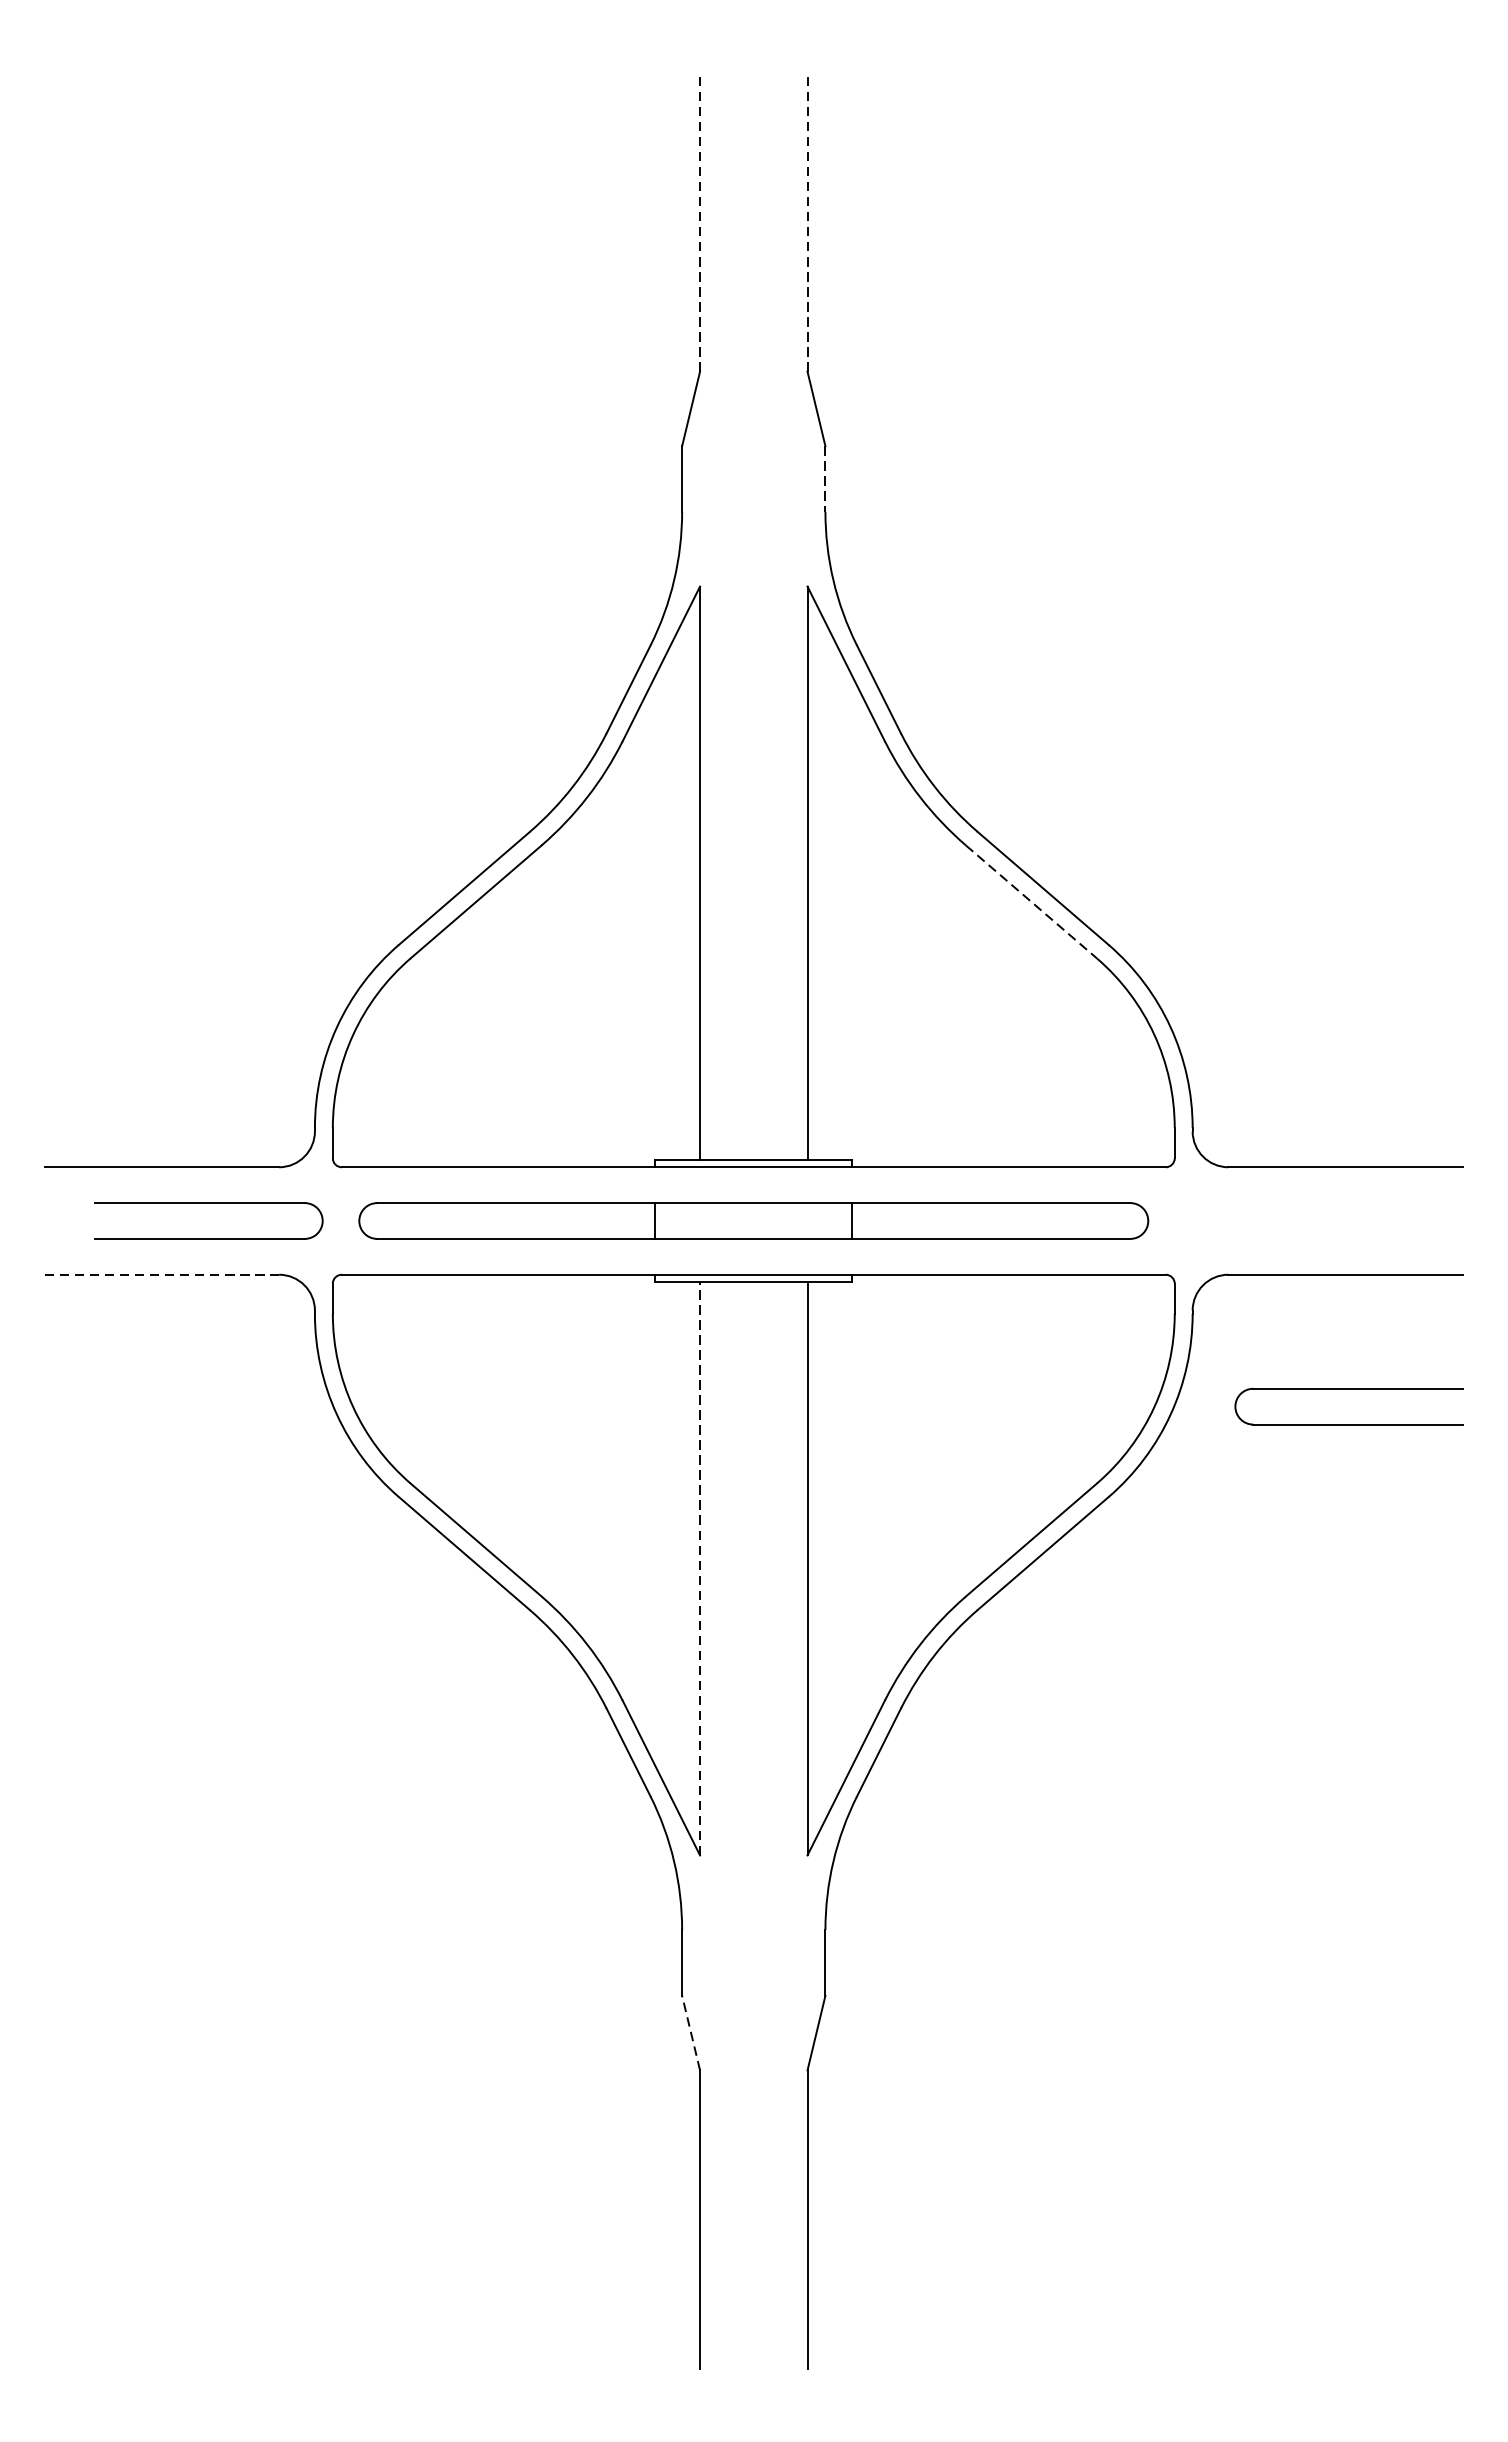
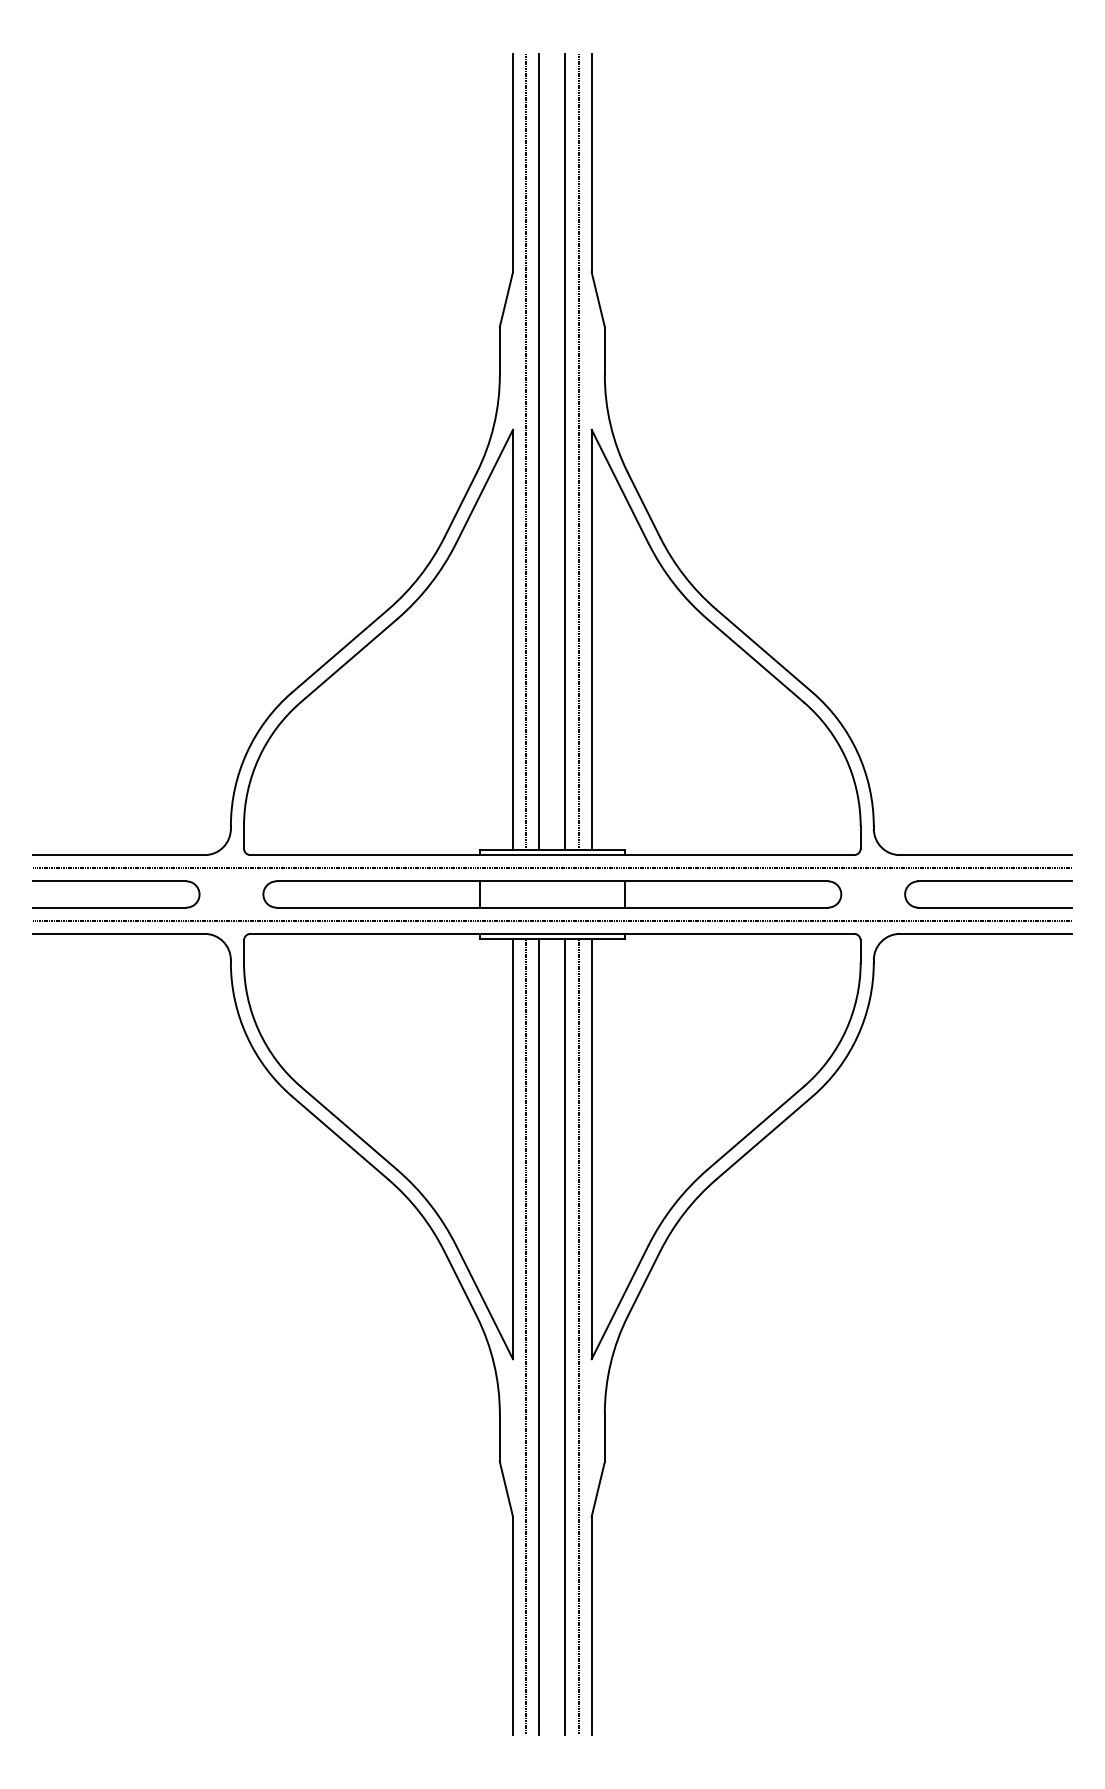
line: (699, 221) -> (512, 162), dashed -> solid
line: (807, 221) -> (591, 162), dashed -> solid
line: (824, 479) -> (604, 351), dashed -> solid
line: (718, 616) -> (526, 451), added
line: (736, 616) -> (539, 451), added
line: (771, 616) -> (565, 451), added
line: (789, 616) -> (578, 451), added
line: (1032, 902) -> (756, 661), dashed -> solid
line: (752, 1185) -> (551, 868), added
part: (209, 1203) -> (116, 881), moved
line: (752, 1256) -> (551, 920), added
line: (161, 1274) -> (118, 933), dashed -> solid
part: (1349, 1388) -> (988, 881), moved
line: (699, 1569) -> (512, 1149), dashed -> solid
line: (718, 1825) -> (526, 1337), added
line: (736, 1825) -> (539, 1337), added
line: (771, 1825) -> (565, 1337), added
line: (789, 1825) -> (578, 1337), added
line: (691, 2031) -> (506, 1488), dashed -> solid

